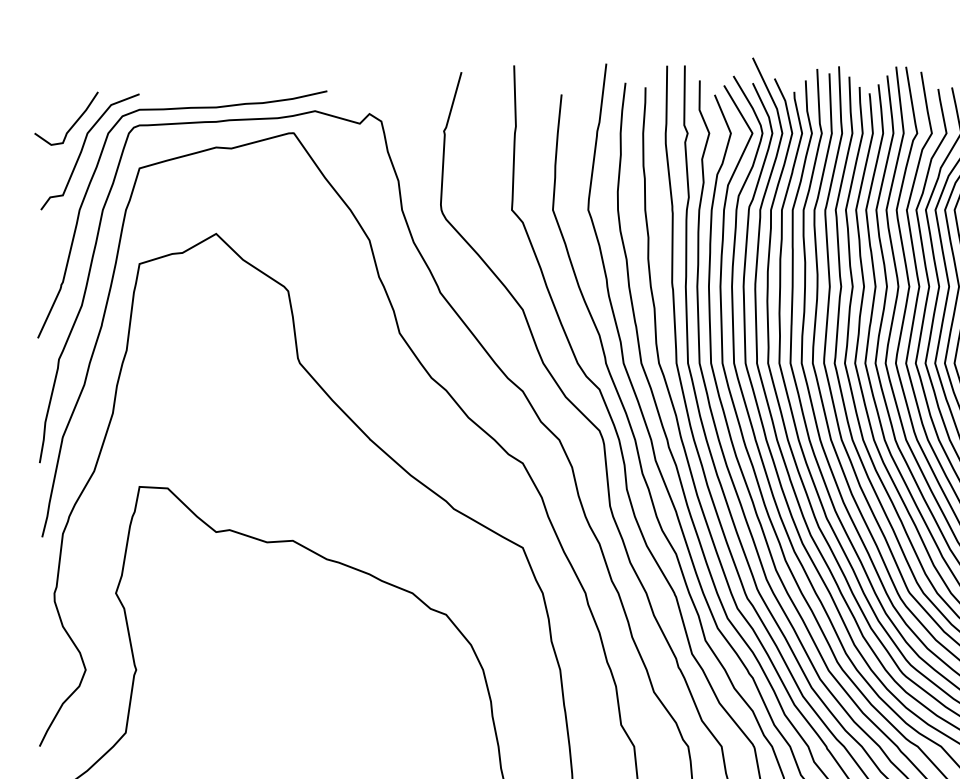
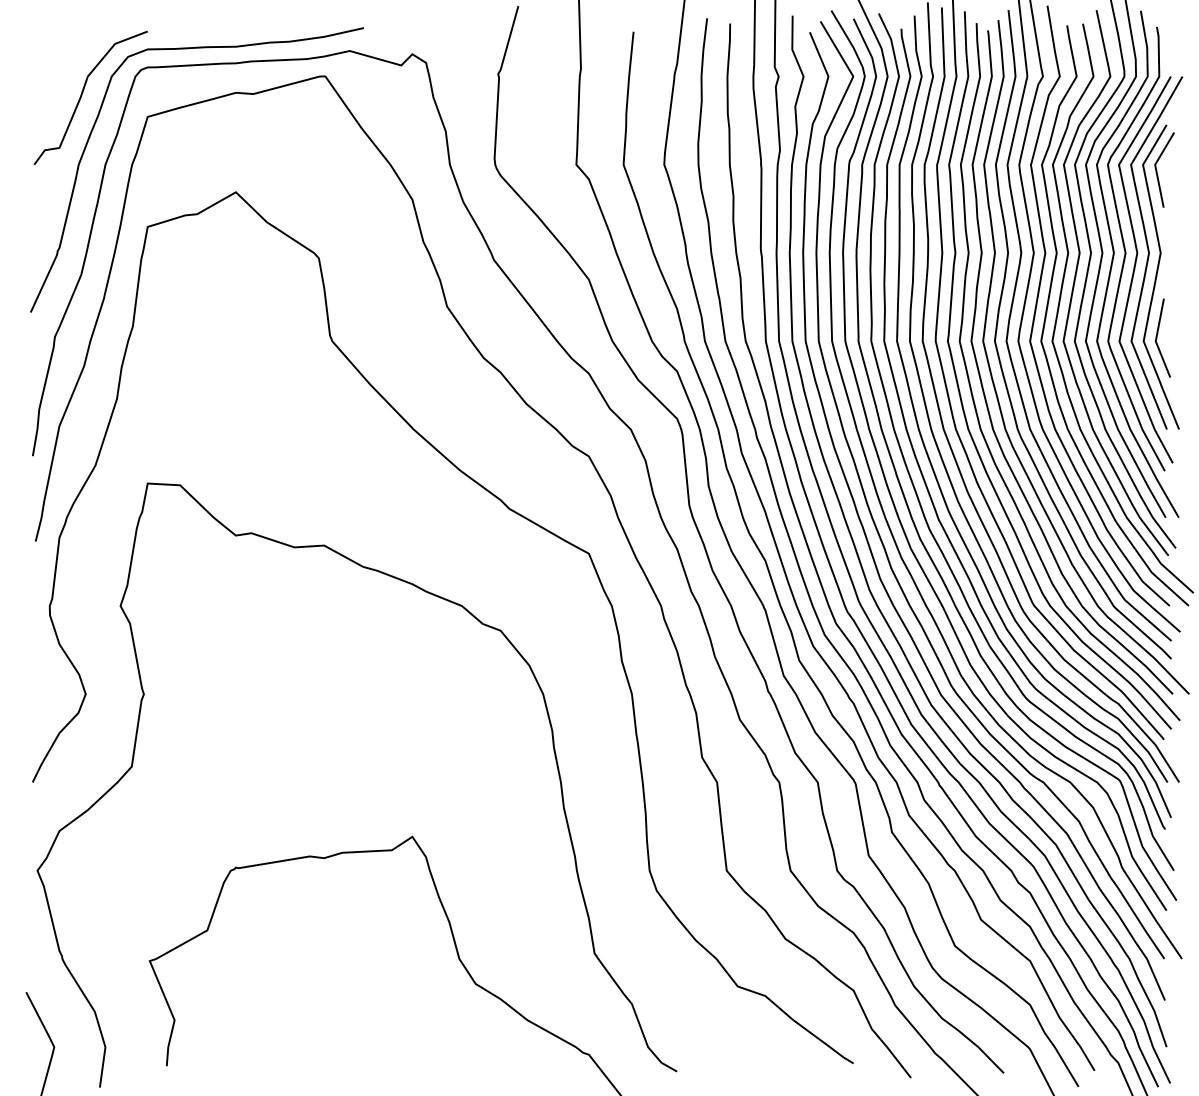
curve: (73, 123) -> (71, 65), removed

